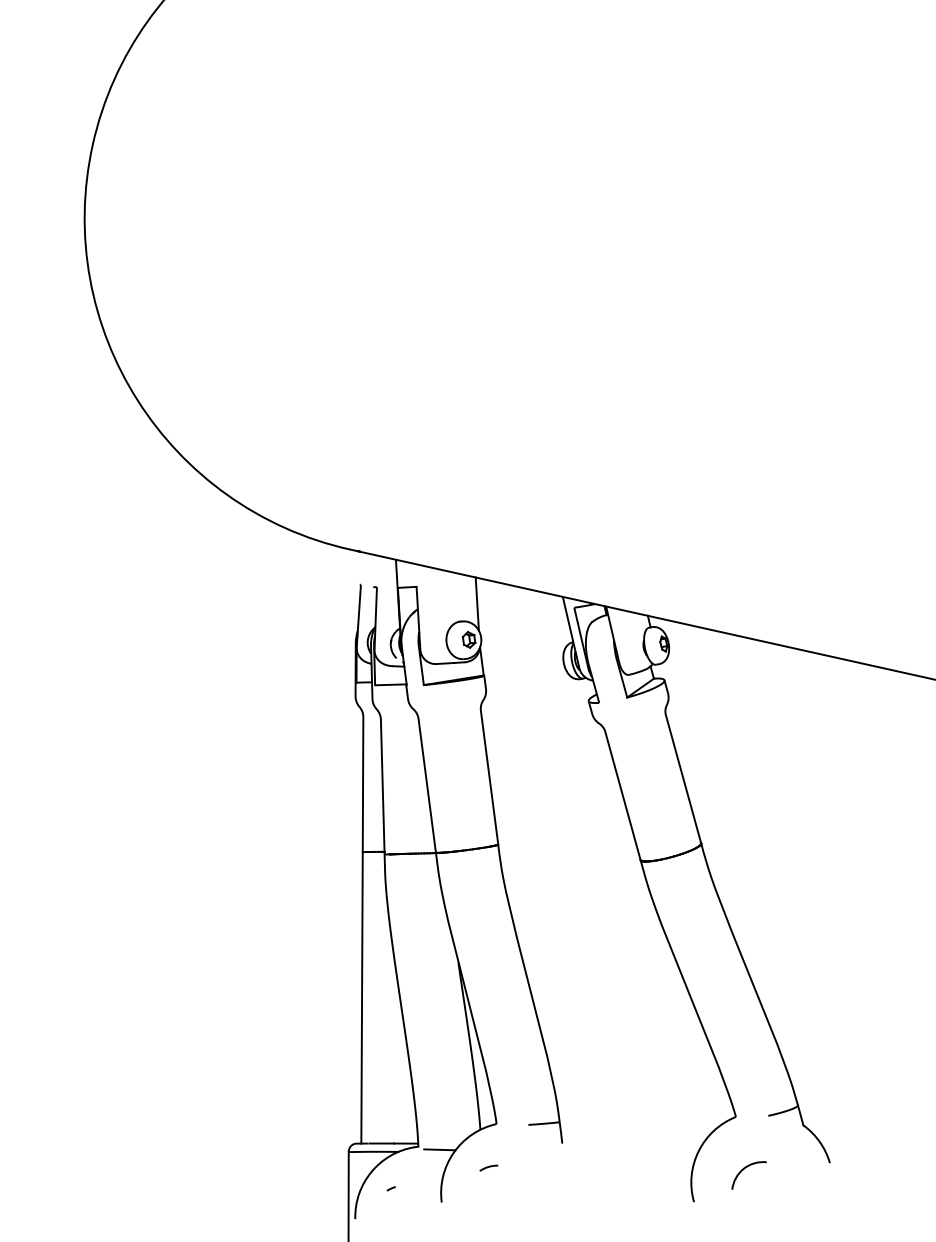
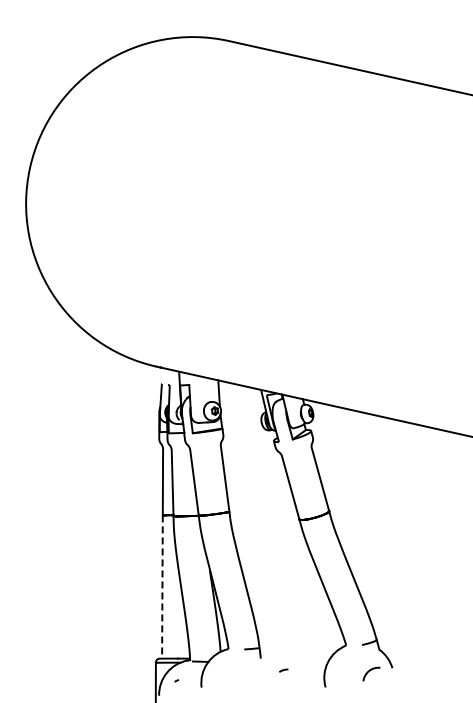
line: (362, 998) -> (162, 587), solid -> dashed
arc: (488, 1167) -> (283, 670), moved
arc: (746, 1169) -> (370, 671), moved

